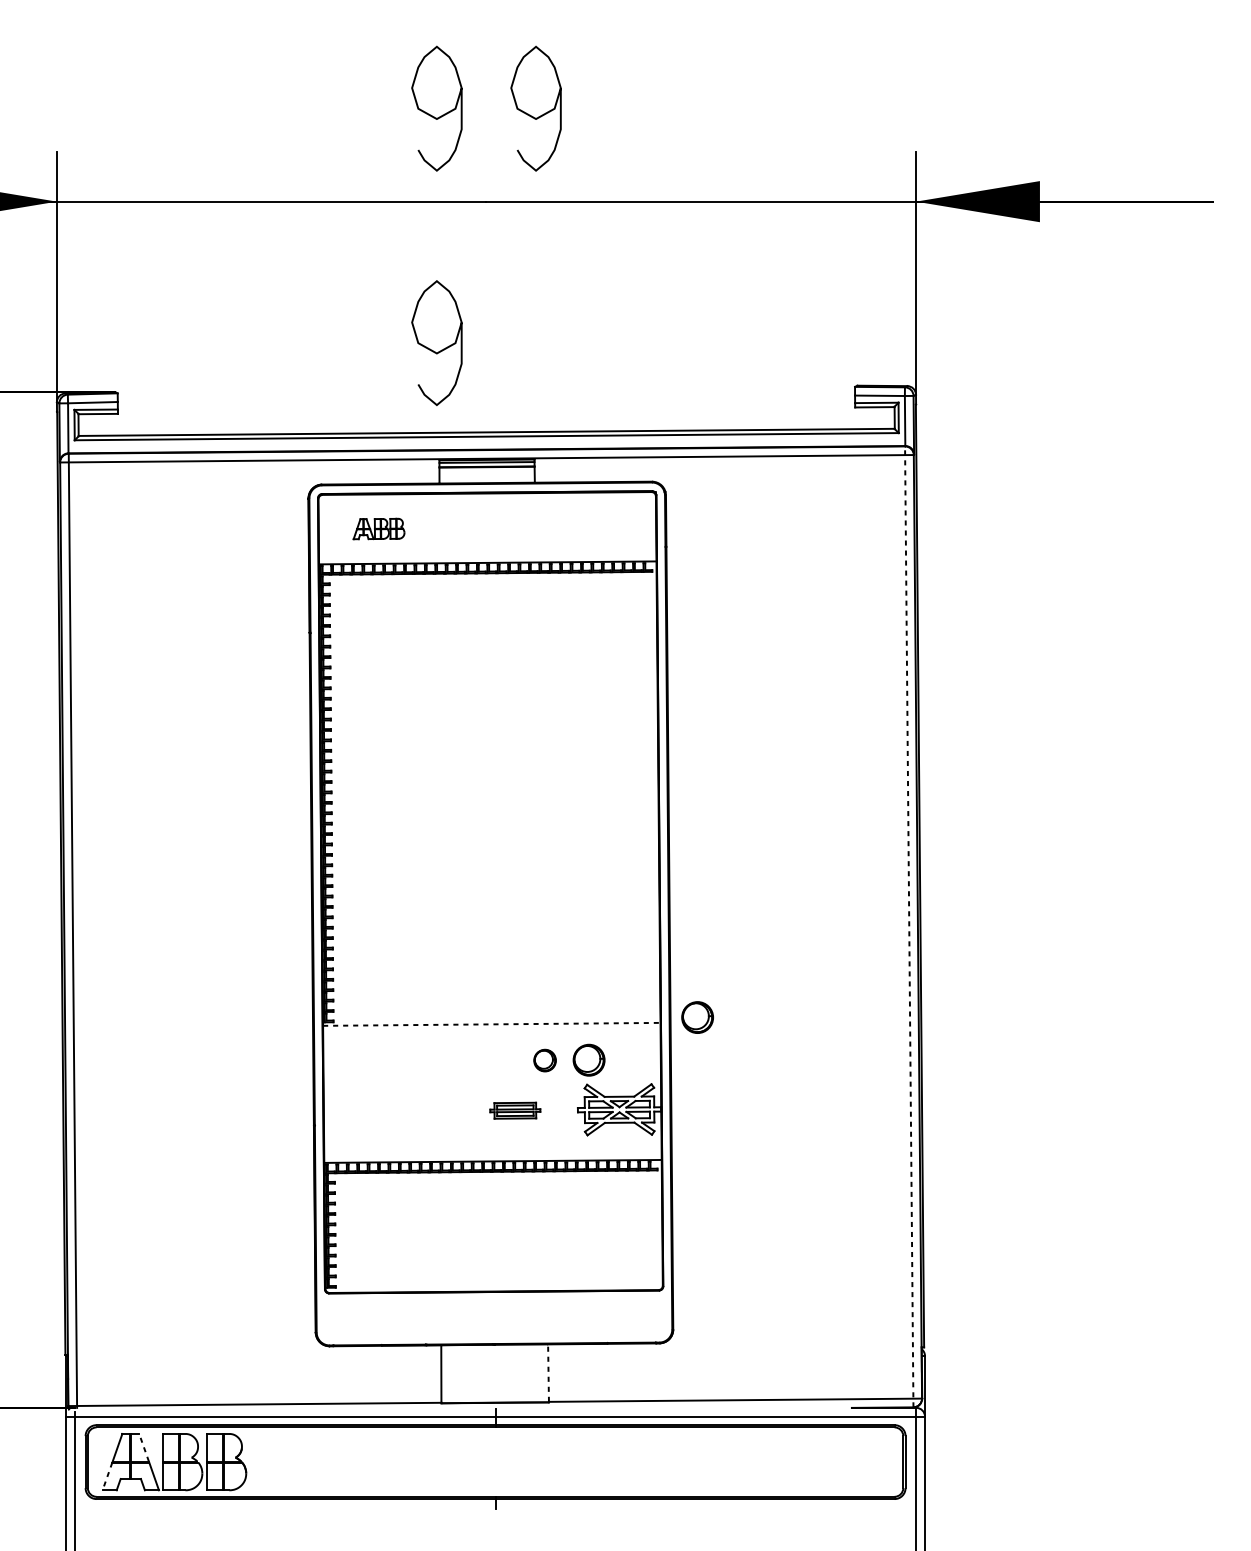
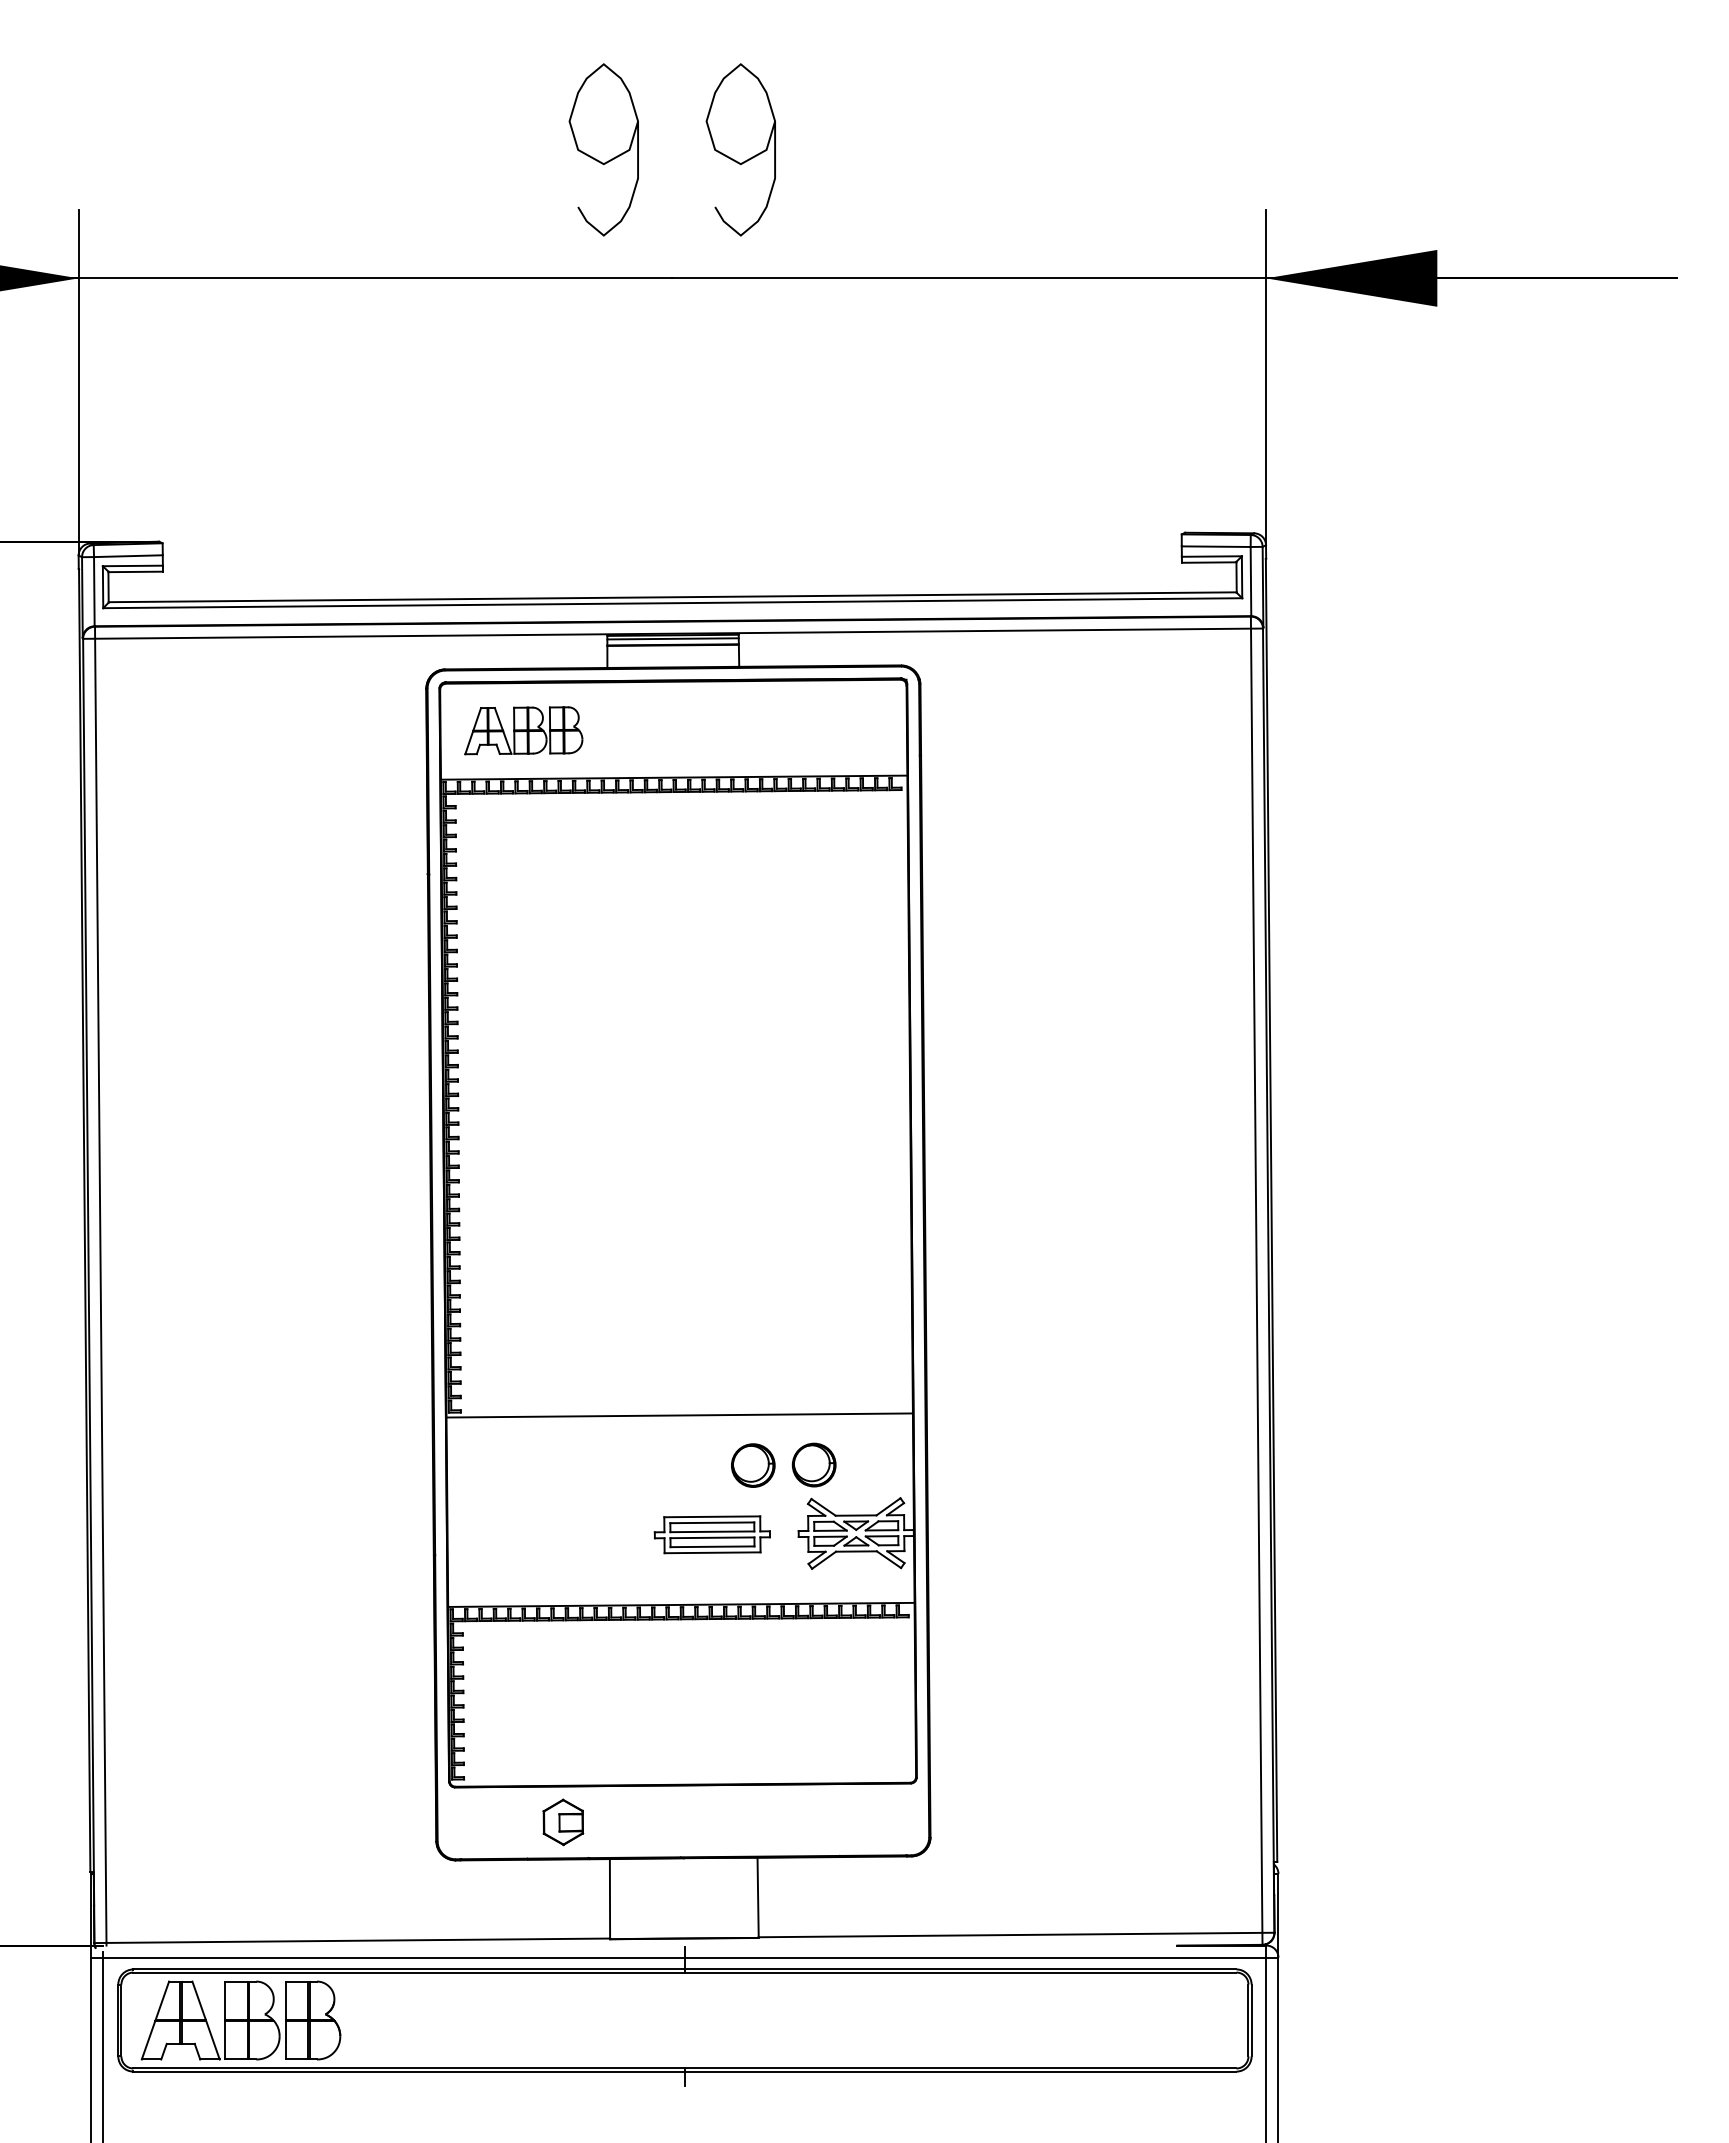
curve: (432, 350) -> (597, 483), removed
part: (378, 528) -> (523, 730), size x1.67
line: (909, 926) -> (1256, 1280), dashed -> solid
part: (697, 1017) -> (963, 1405), removed
line: (492, 1024) -> (680, 1415), dashed -> solid
part: (545, 1060) -> (753, 1465), size x1.43
part: (514, 1110) -> (711, 1534), size x1.67
part: (407, 1318) -> (563, 1822), added
line: (548, 1373) -> (758, 1897), dashed -> solid
line: (143, 1447) -> (198, 2000), dashed -> solid
line: (107, 1476) -> (148, 2040), dashed -> solid

